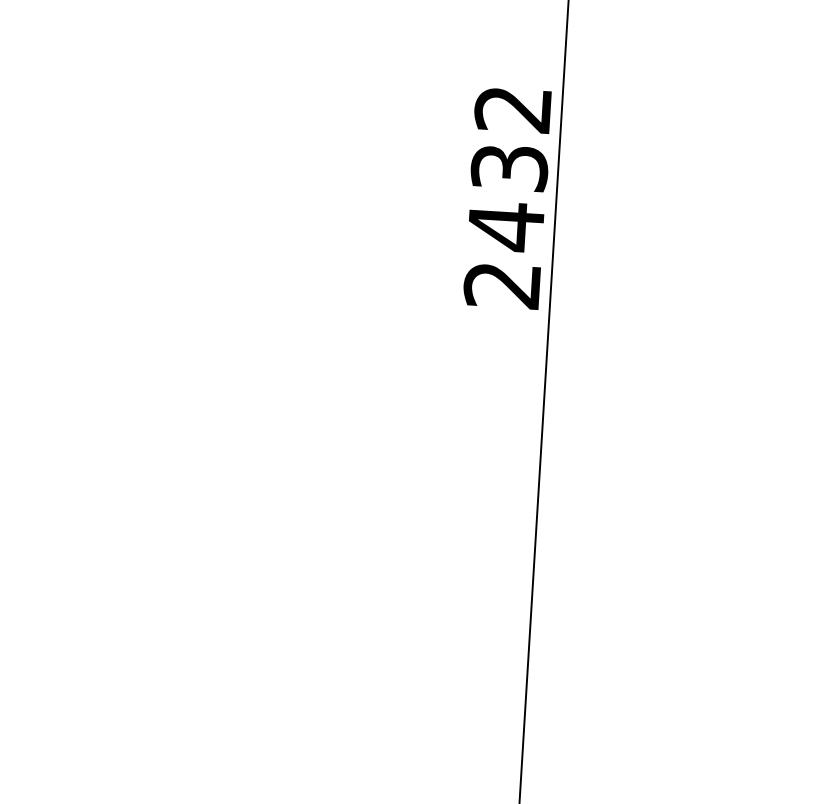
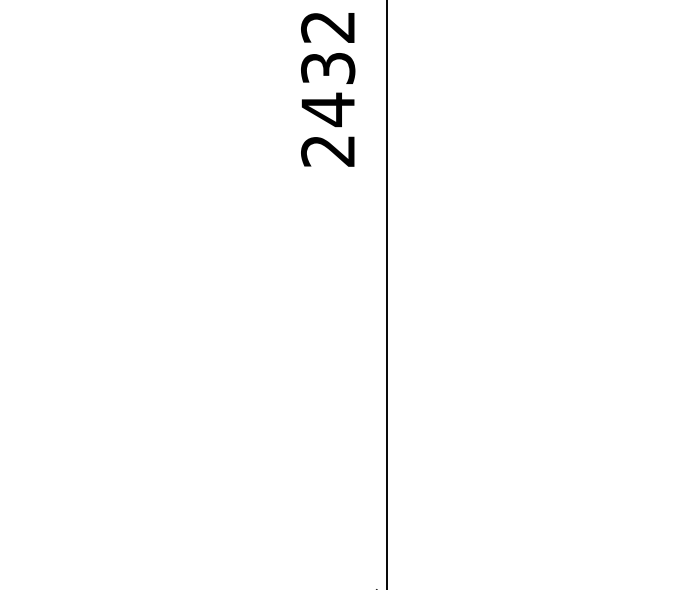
text: (508, 197) -> (328, 89), moved

